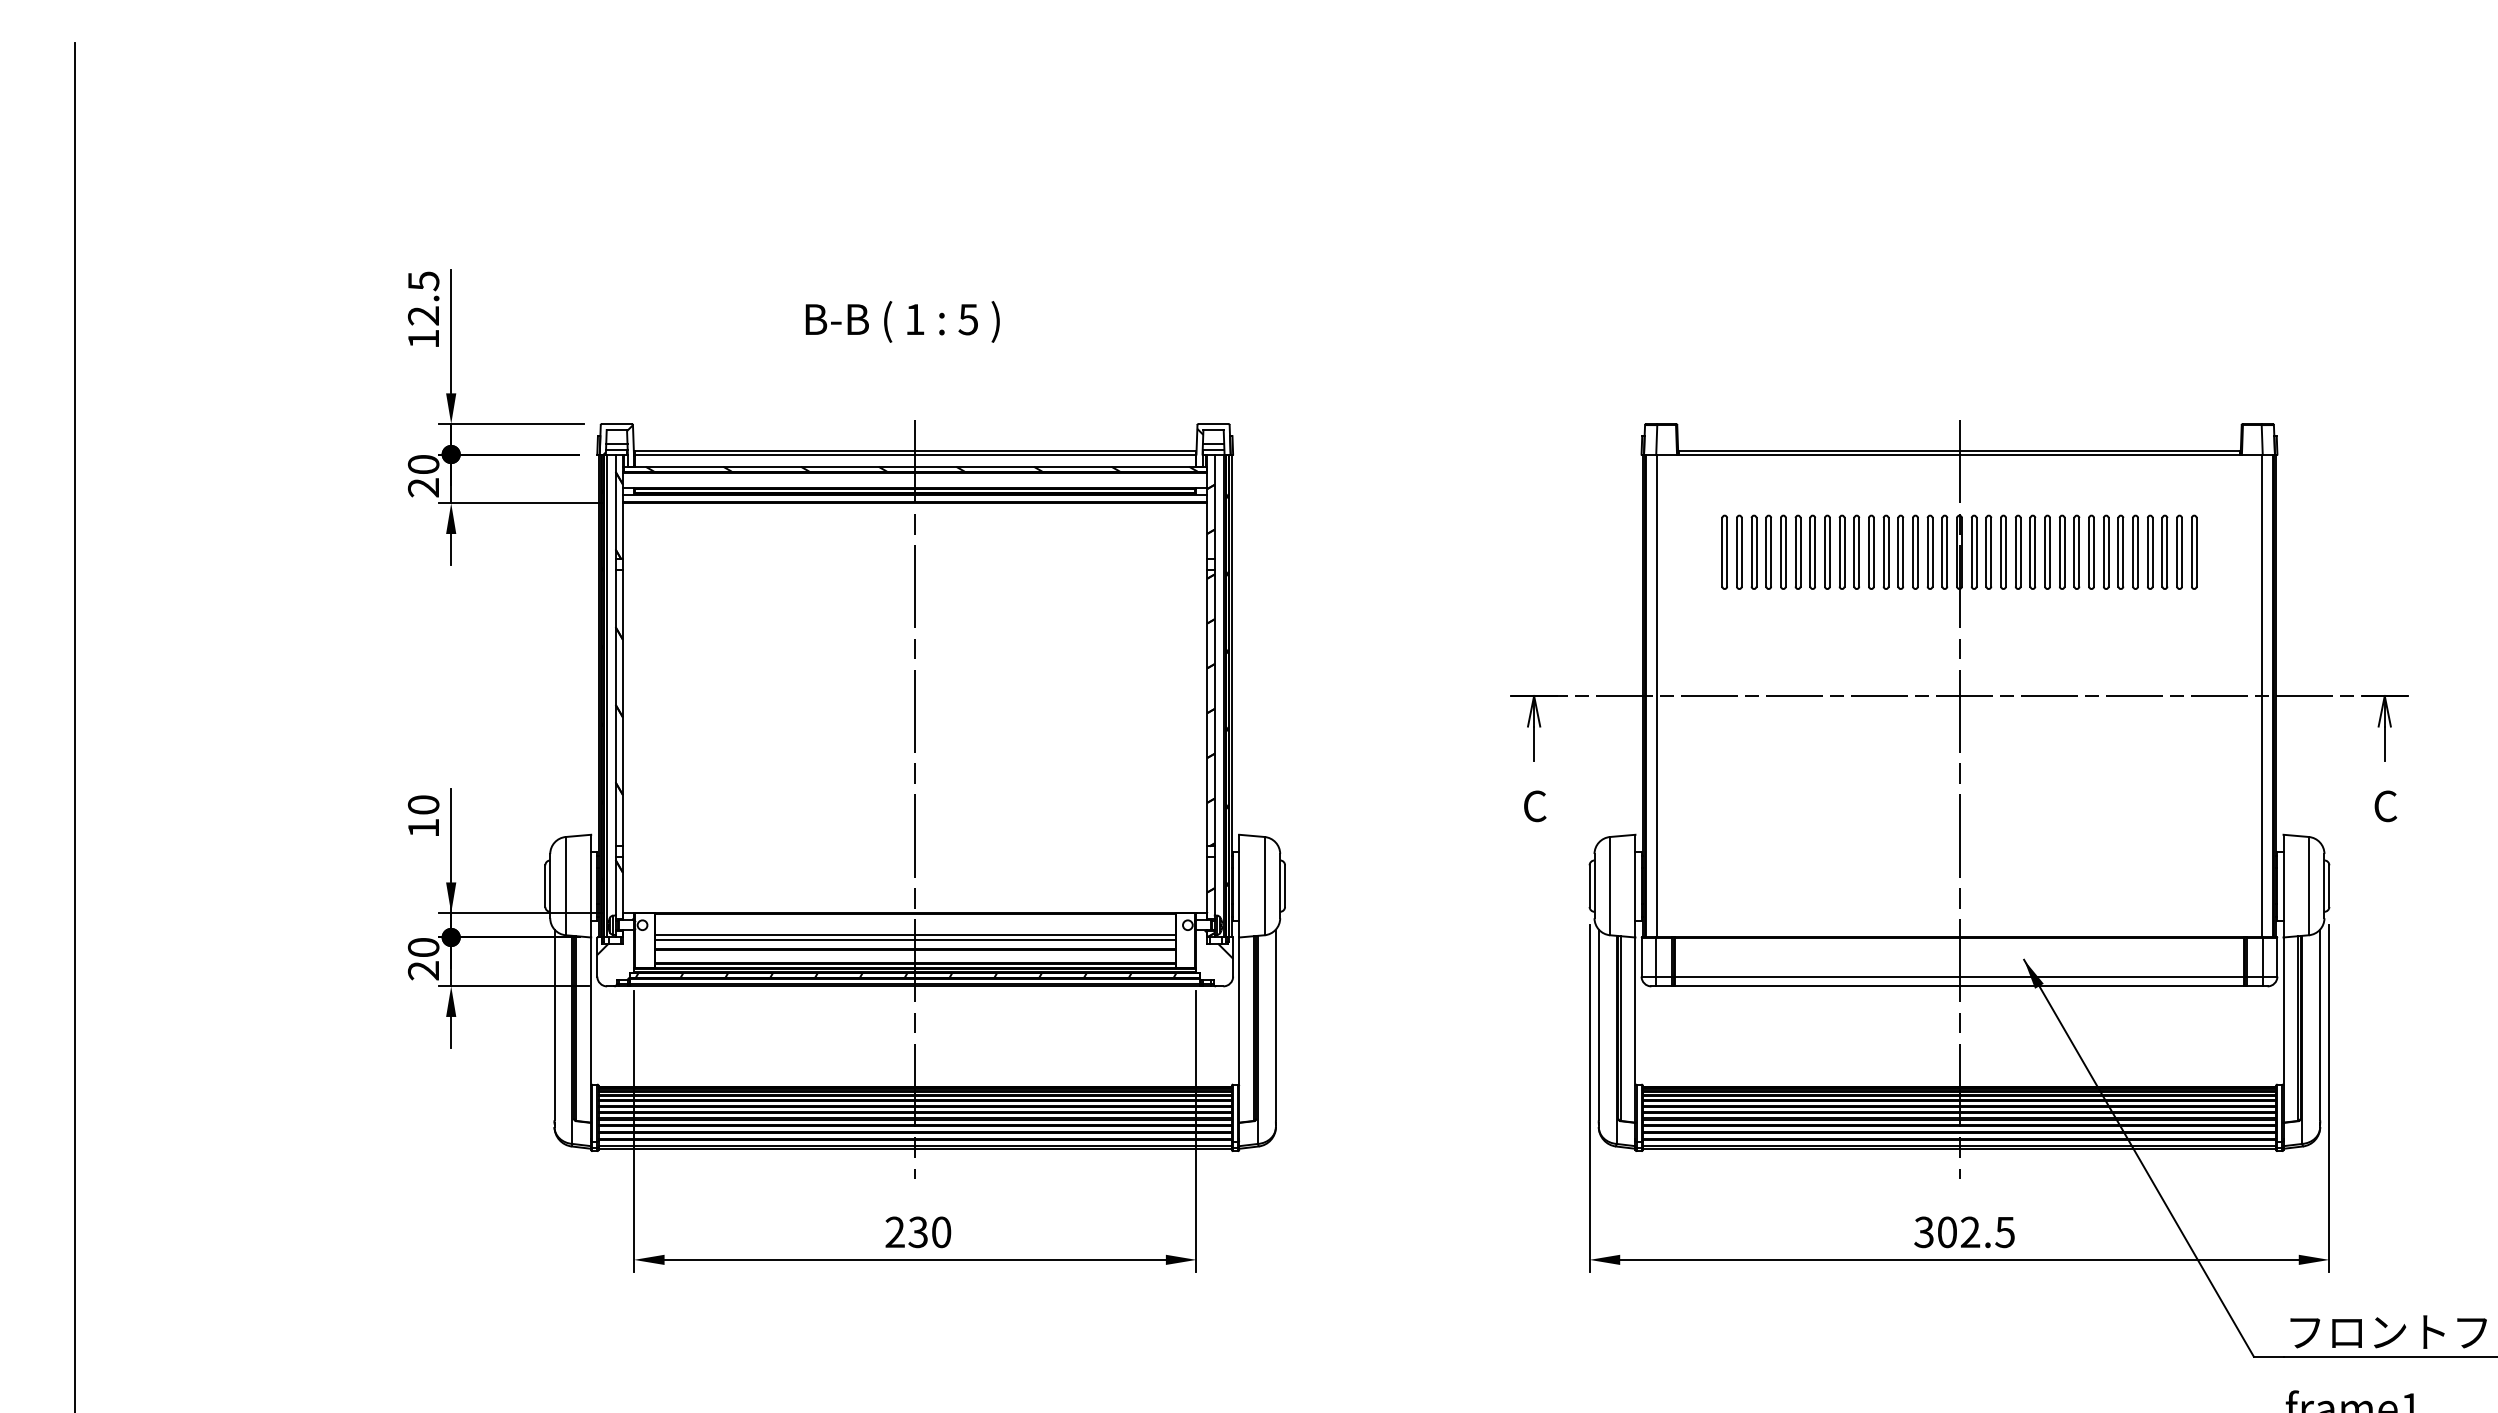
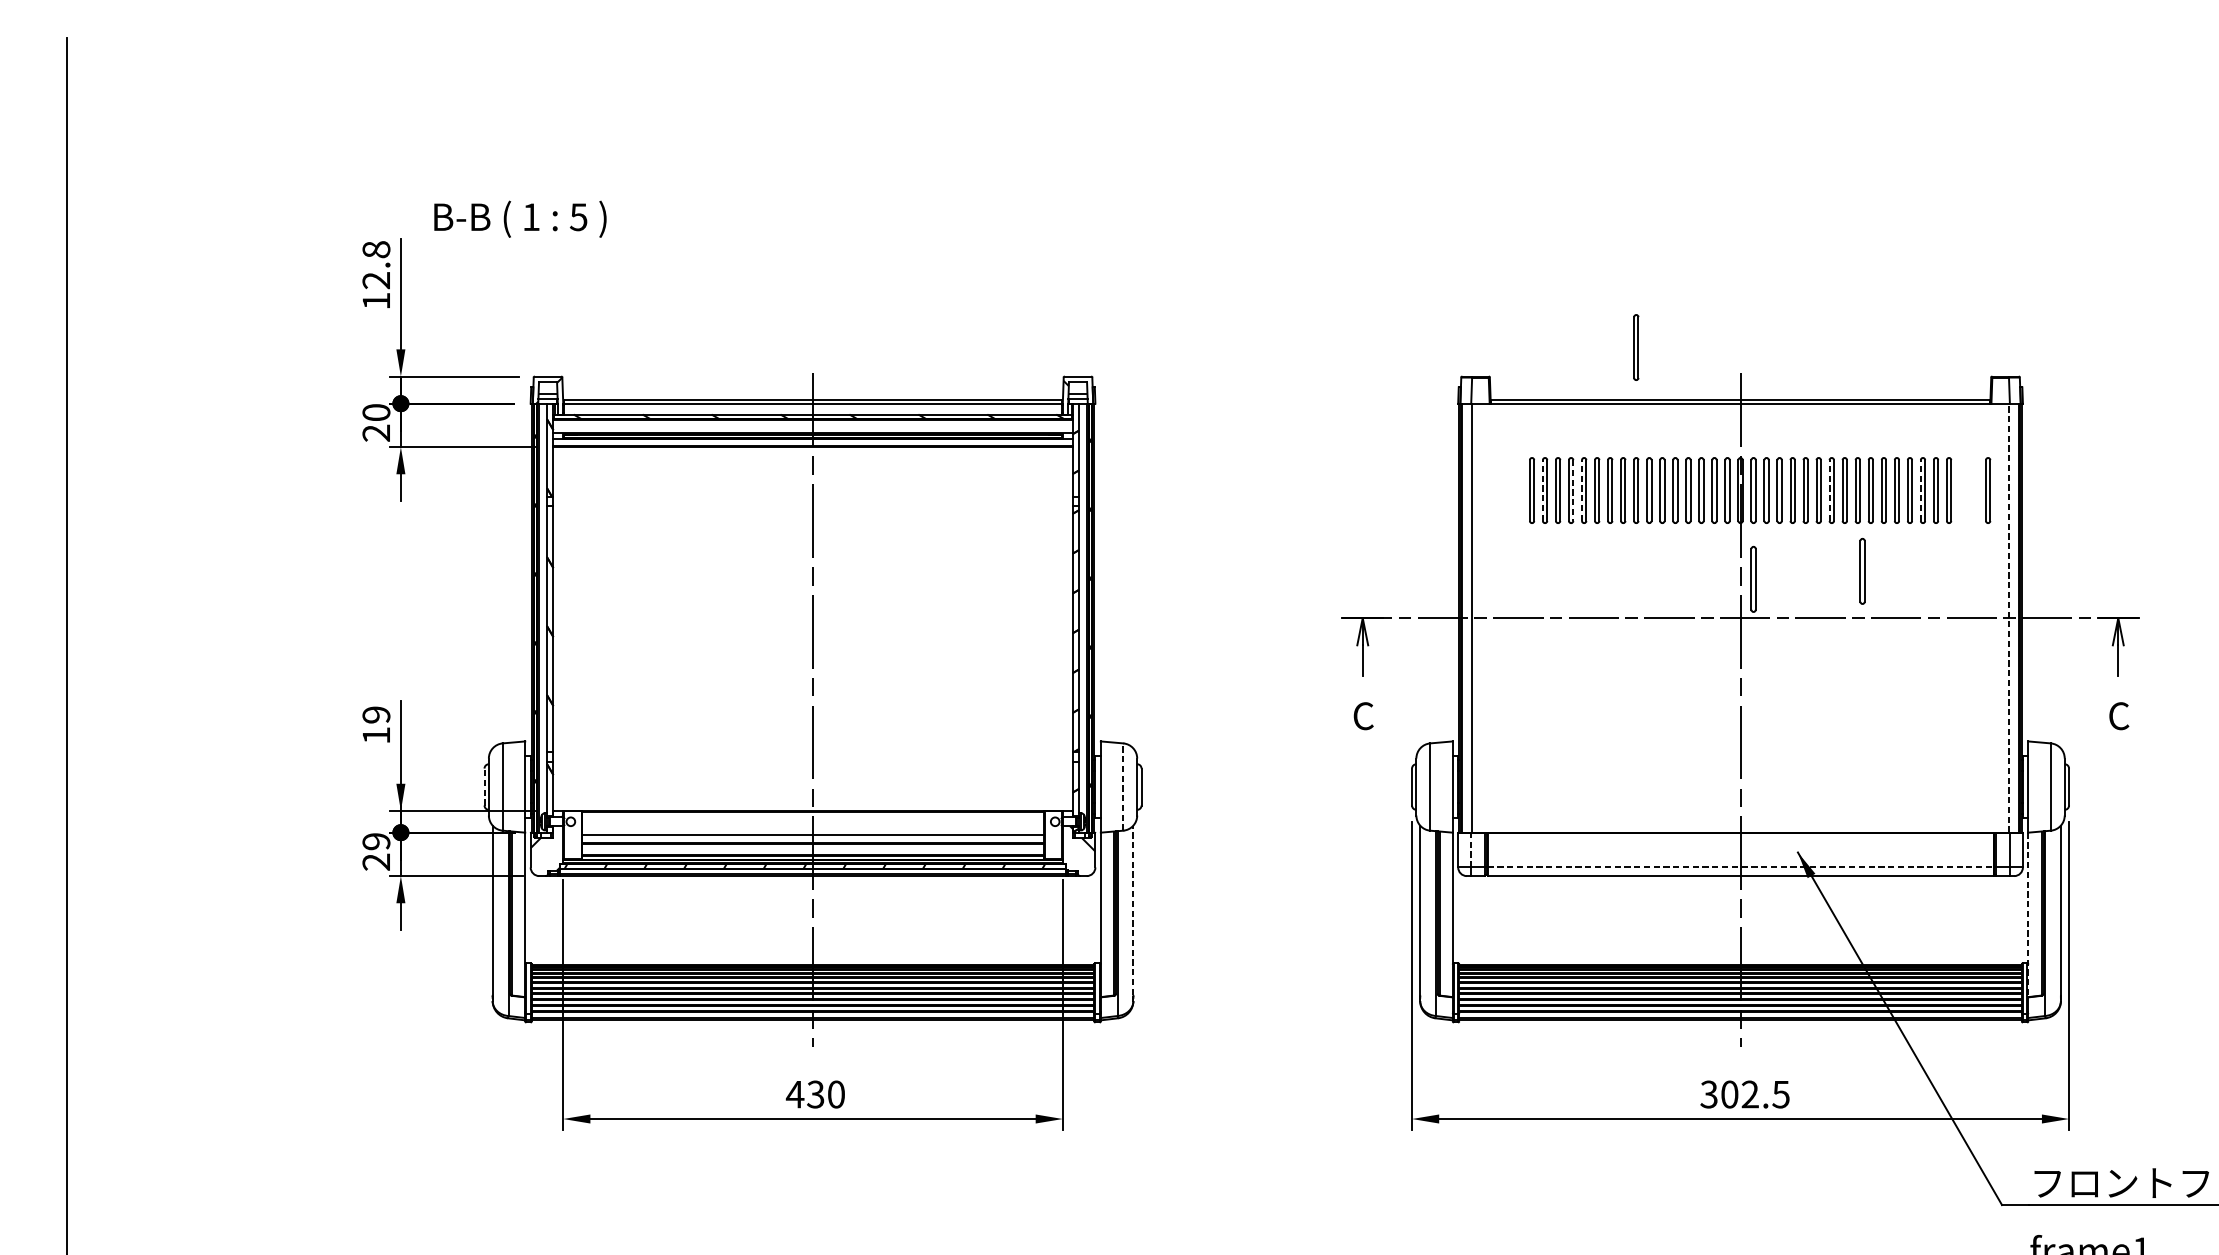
text: (423, 281) -> (376, 250), 12.5 -> 12.8
text: (902, 321) -> (520, 218), moved
part: (1841, 390) -> (1635, 346), added
line: (1736, 551) -> (1542, 489), solid -> dashed
line: (1780, 551) -> (1581, 489), solid -> dashed
line: (2059, 551) -> (1829, 489), solid -> dashed
line: (2162, 551) -> (1920, 489), solid -> dashed
part: (2238, 551) -> (1988, 489), added
line: (1771, 552) -> (1573, 490), solid -> dashed
part: (2096, 642) -> (1862, 570), added
part: (1973, 651) -> (1753, 578), added
line: (2262, 695) -> (2009, 617), solid -> dashed
text: (423, 804) -> (376, 714), 10 -> 19
line: (1264, 885) -> (1123, 786), solid -> dashed
line: (545, 886) -> (484, 787), solid -> dashed
line: (914, 935) -> (812, 830), removed
text: (423, 947) -> (376, 841), 20 -> 29
line: (1656, 956) -> (1471, 849), solid -> dashed
line: (1959, 976) -> (1740, 867), solid -> dashed
line: (1275, 1024) -> (1133, 909), solid -> dashed
line: (2283, 1030) -> (2028, 915), solid -> dashed
text: (894, 1231) -> (794, 1093), 230 -> 430

